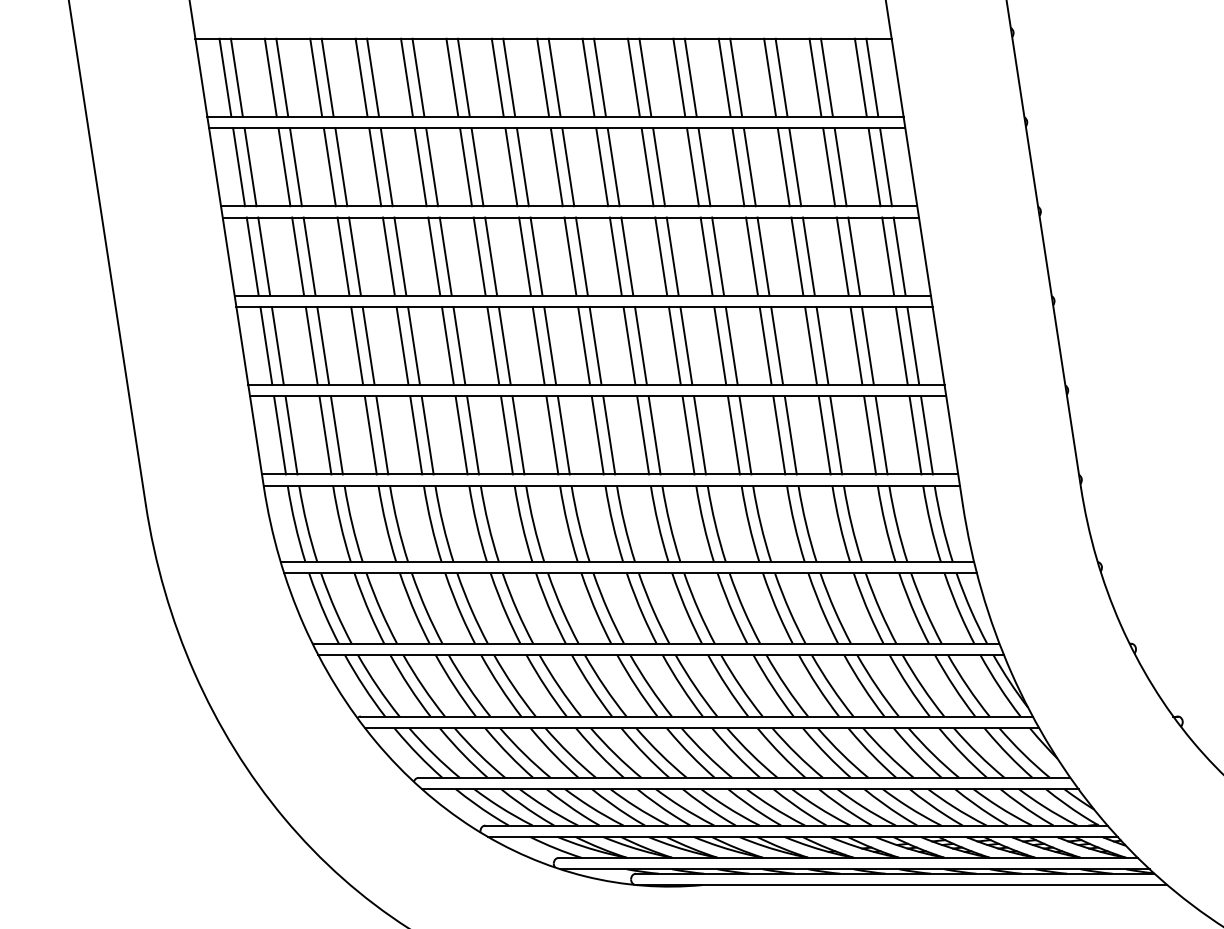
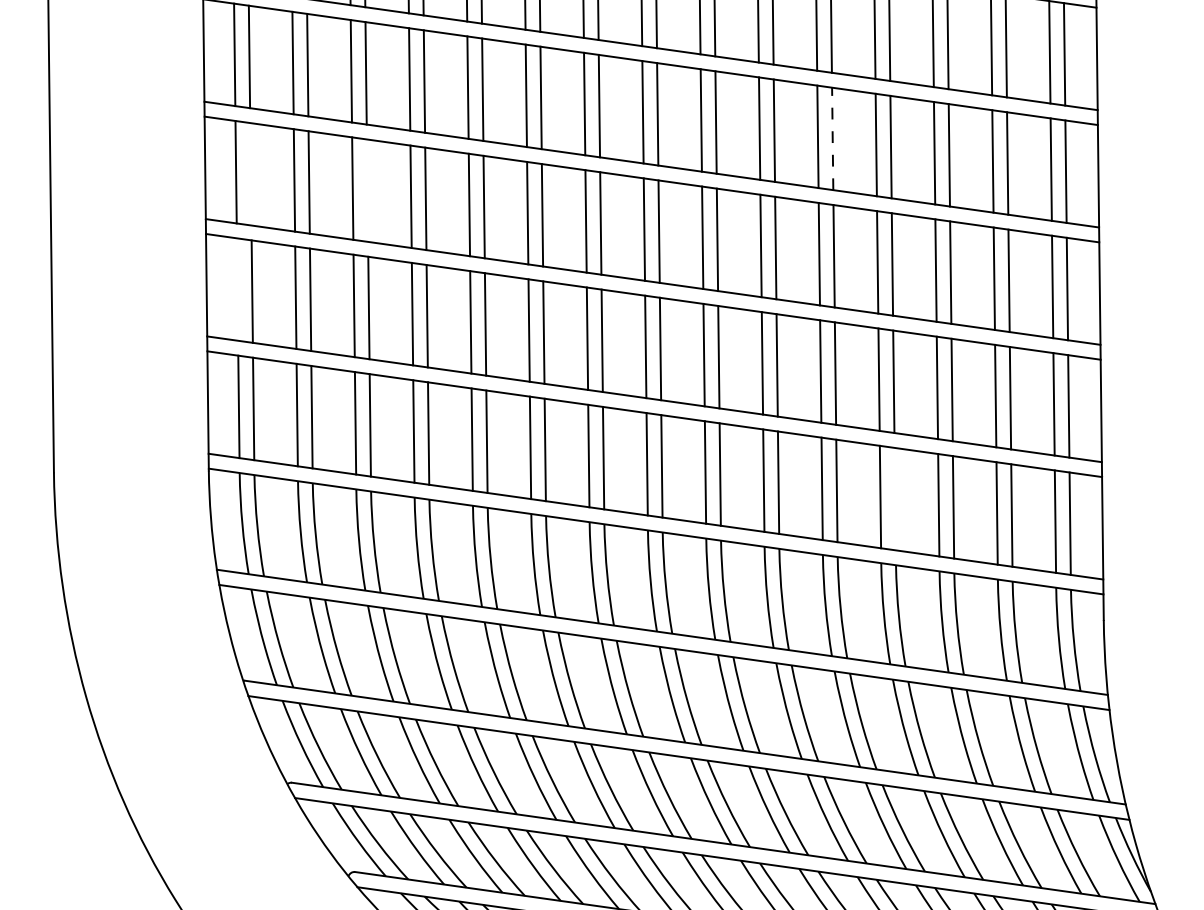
line: (704, 166) -> (832, 138), solid -> dashed
line: (264, 256) -> (251, 174), removed
line: (354, 256) -> (366, 190), removed
line: (266, 345) -> (237, 288), removed
line: (790, 435) -> (894, 499), removed

